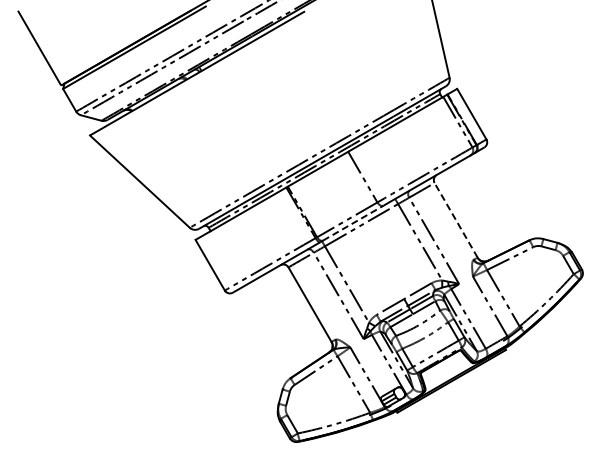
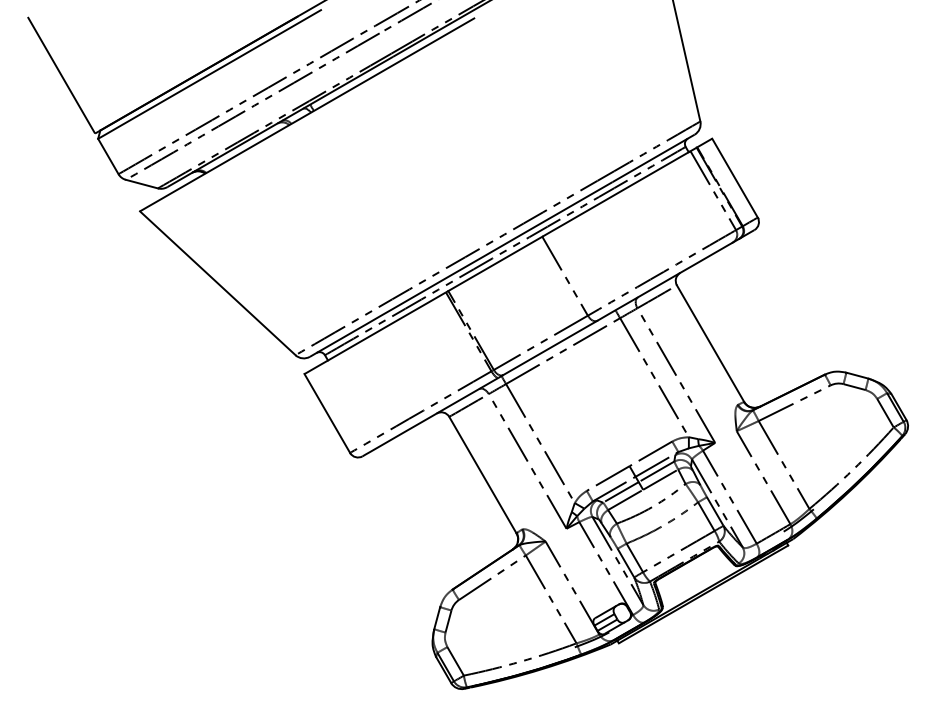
line: (455, 219) -> (709, 342), dashed -> solid
line: (353, 223) -> (550, 348), dashed -> solid

